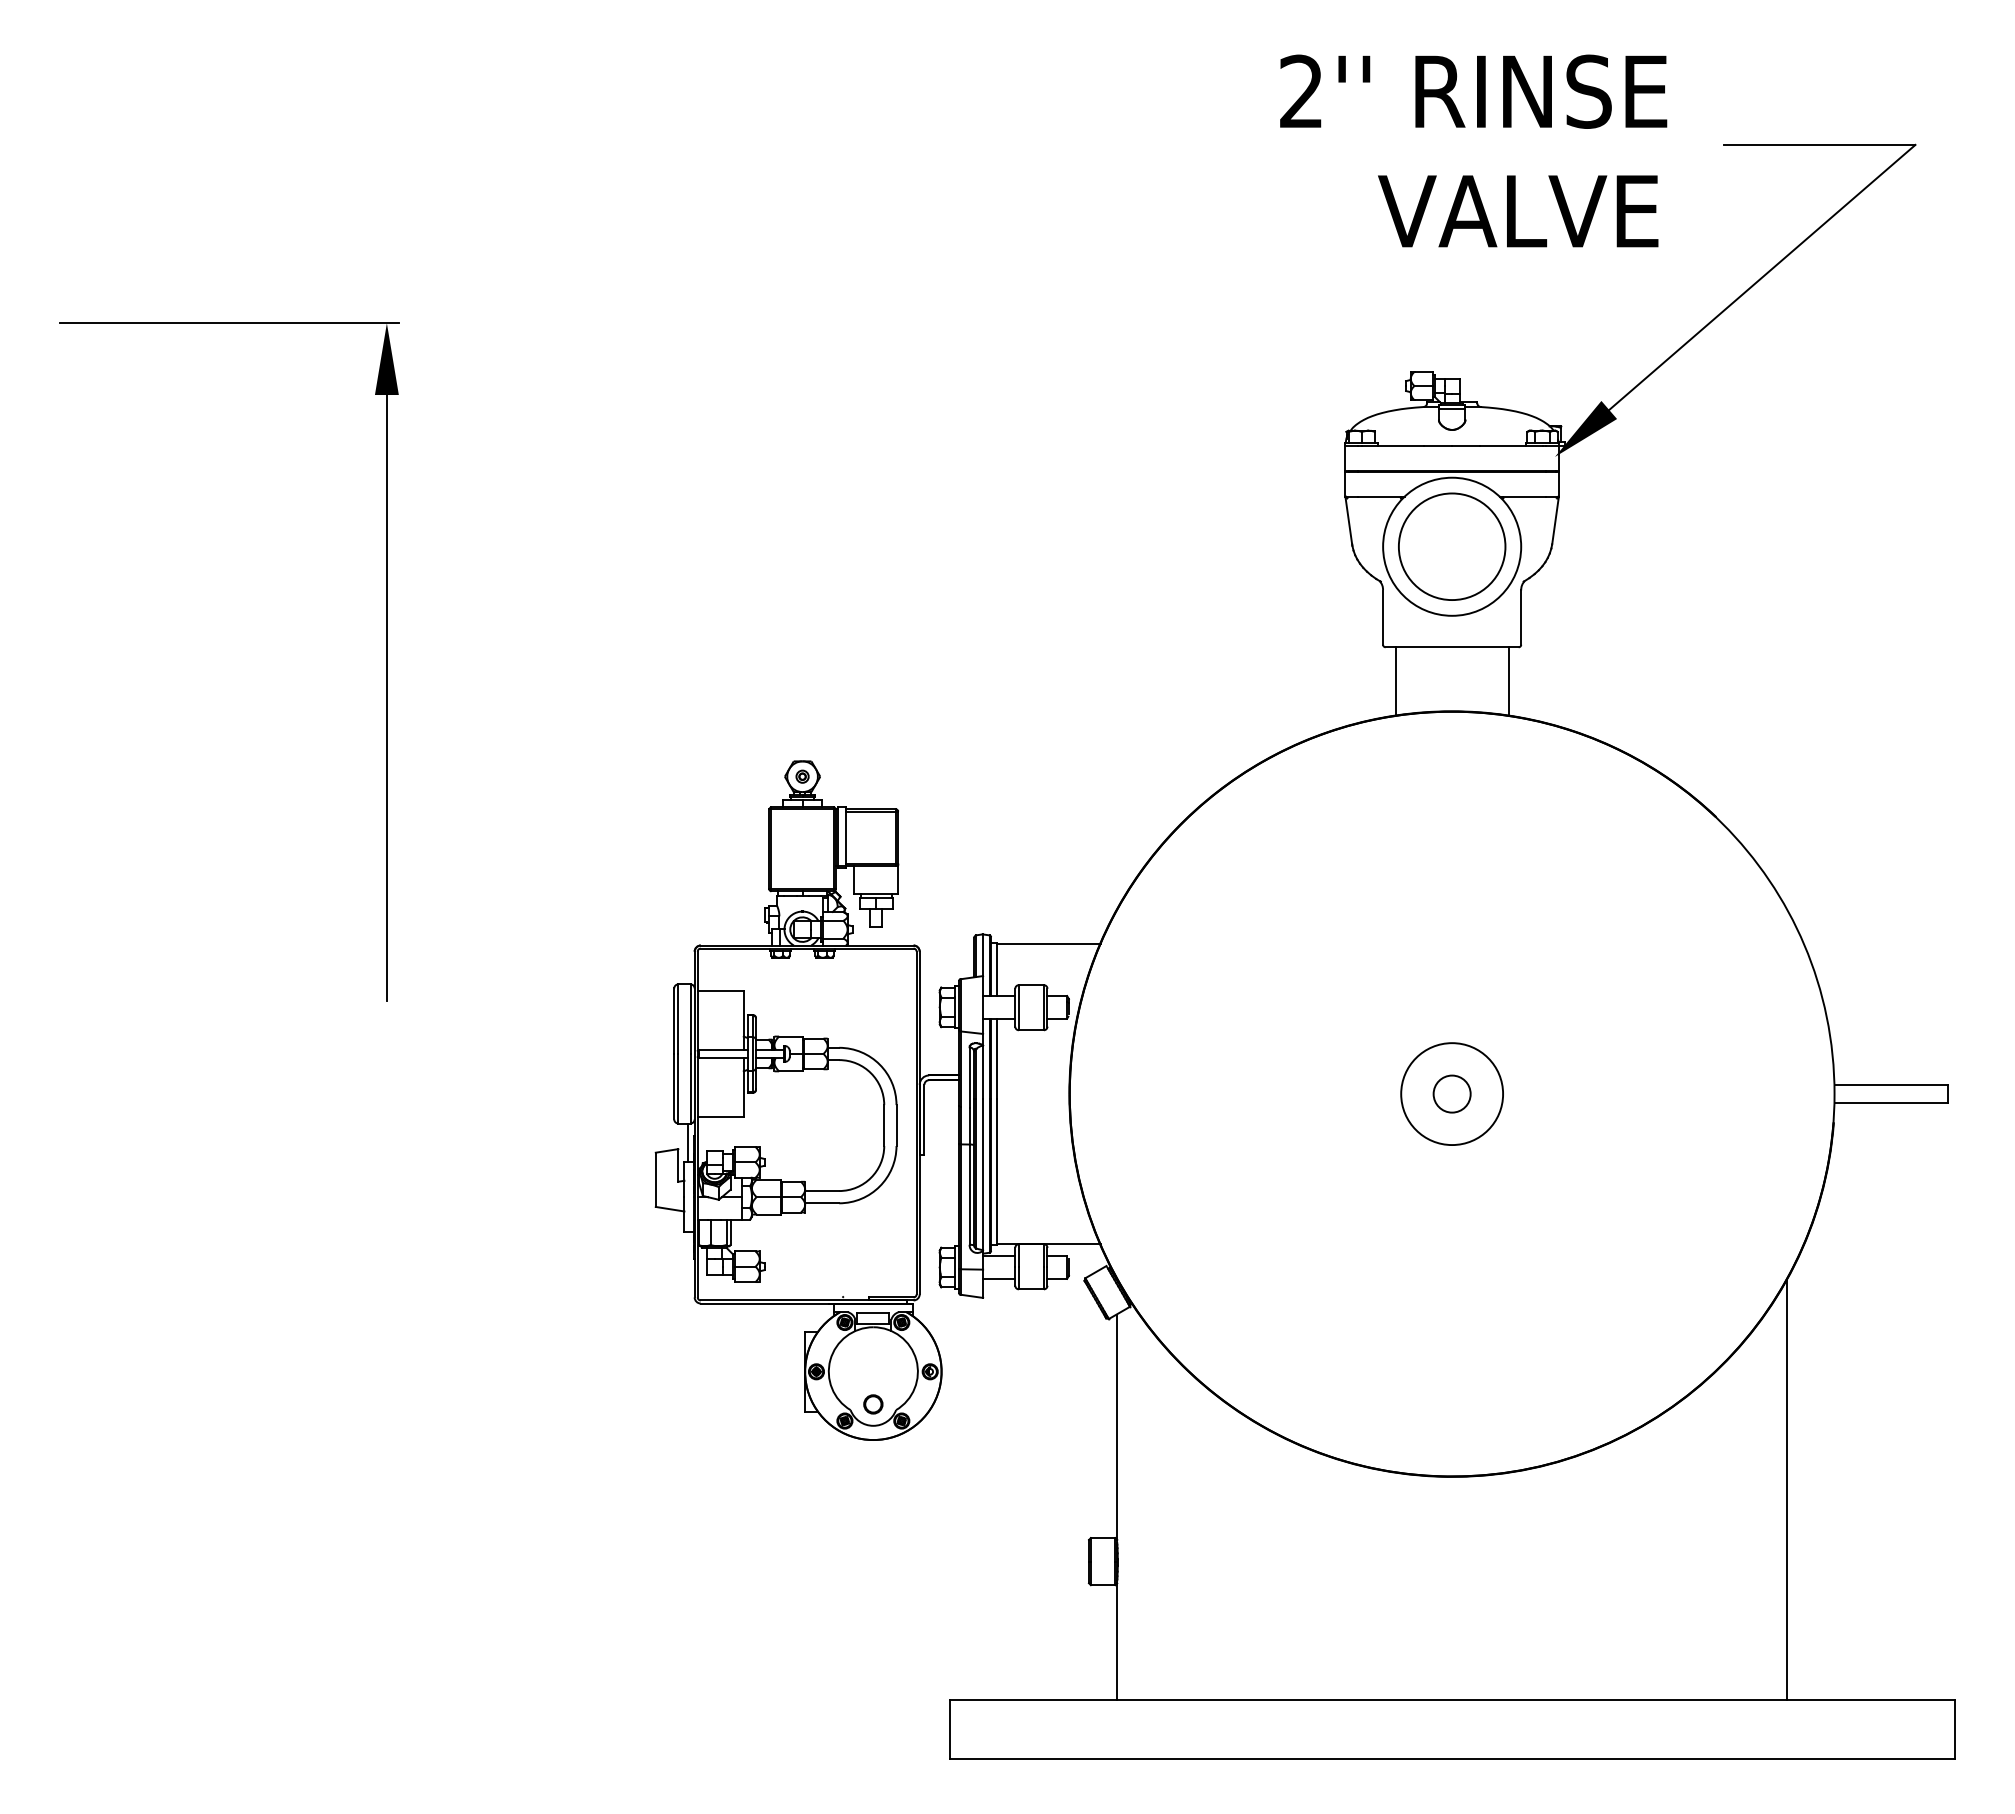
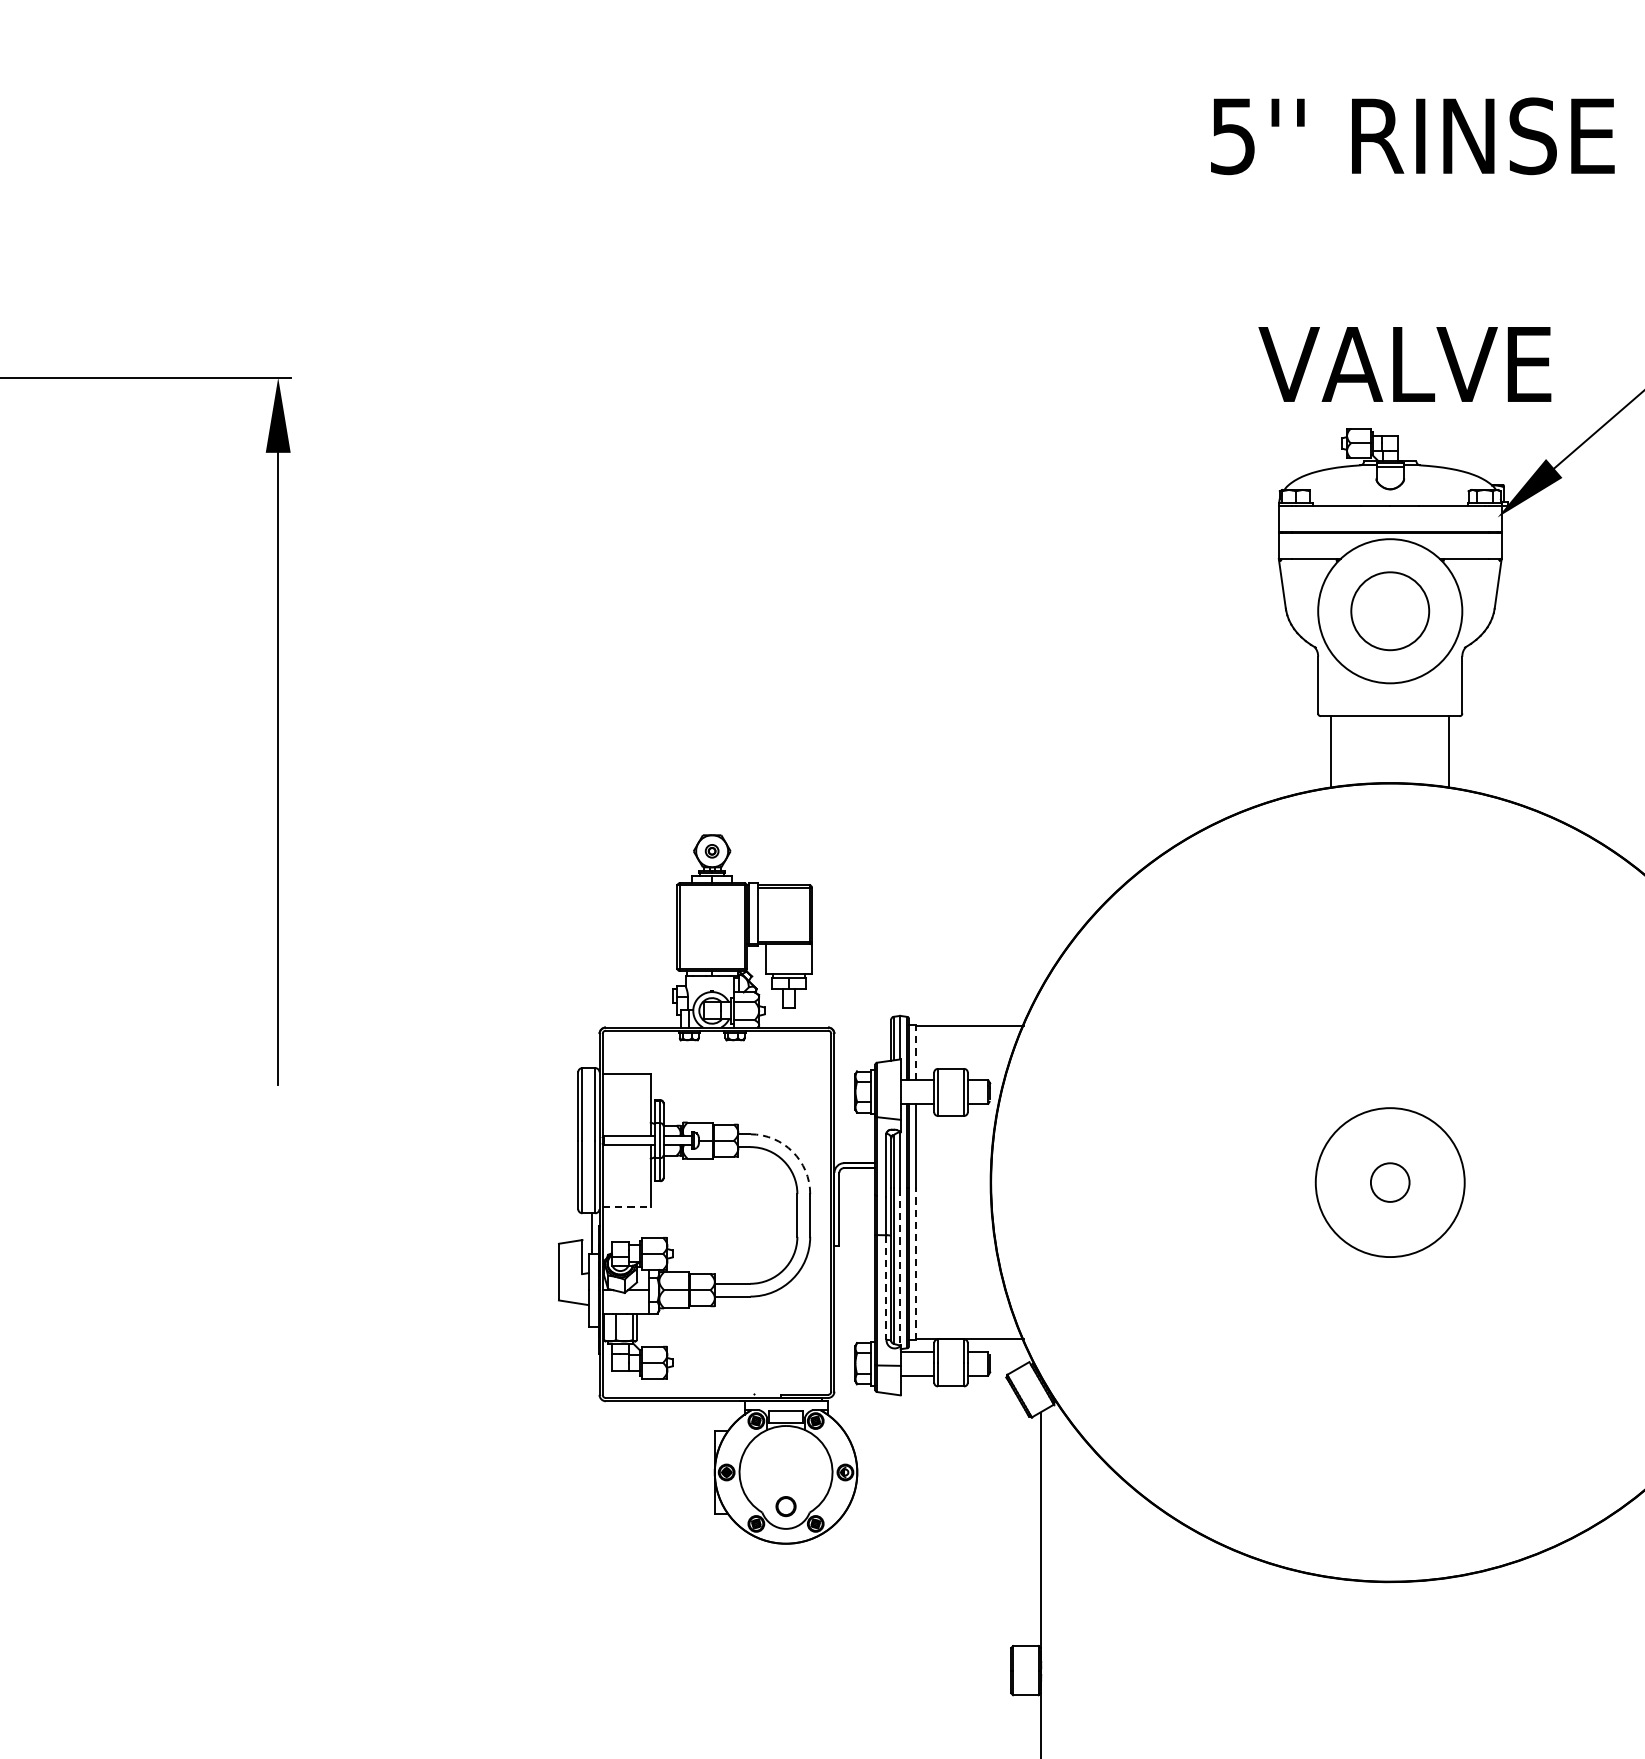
text: (1301, 91) -> (1232, 135), 2'' -> 5''
text: (1518, 211) -> (1405, 364), moved
circle: (1451, 546) -> (1389, 610), size x0.7
line: (997, 969) -> (915, 1052), solid -> dashed
arc: (879, 1064) -> (792, 1151), solid -> dashed
circle: (1452, 1094) -> (1390, 1183), size x1.4
line: (721, 1117) -> (627, 1207), solid -> dashed
line: (997, 1172) -> (915, 1264), solid -> dashed
line: (982, 1175) -> (899, 1267), solid -> dashed
line: (969, 1195) -> (886, 1288), solid -> dashed

